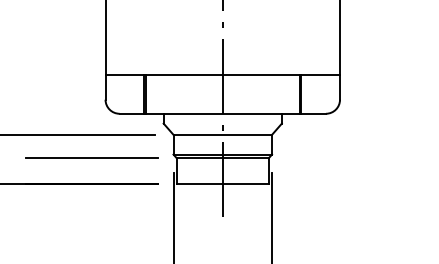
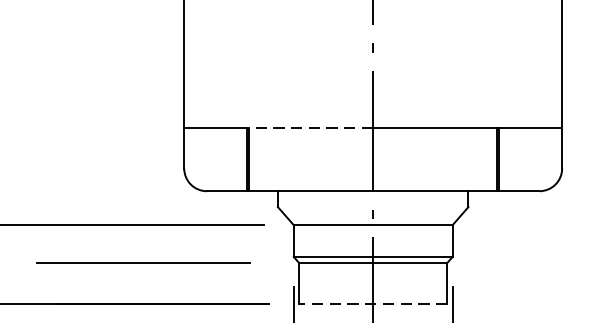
line: (183, 74) -> (309, 127), solid -> dashed
line: (91, 157) -> (142, 261), moved
line: (222, 183) -> (372, 303), solid -> dashed

